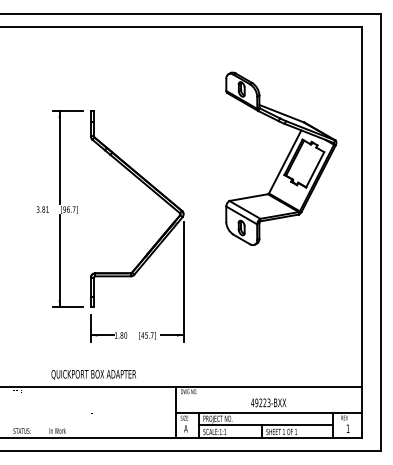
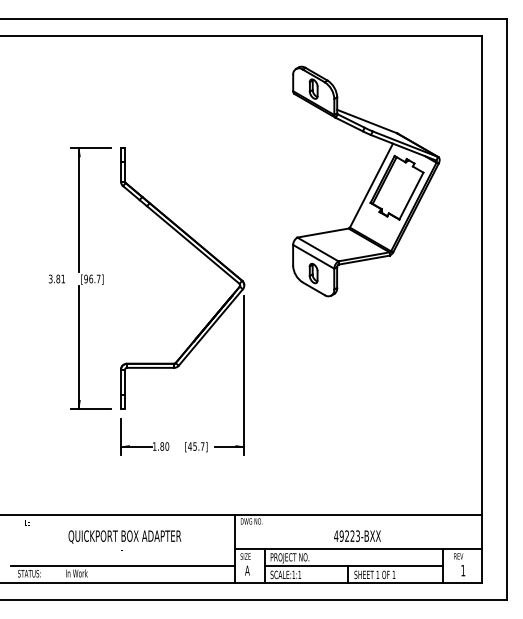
part: (281, 158) -> (366, 181), moved
text: (93, 374) -> (124, 536), moved
line: (92, 425) -> (122, 566), added

